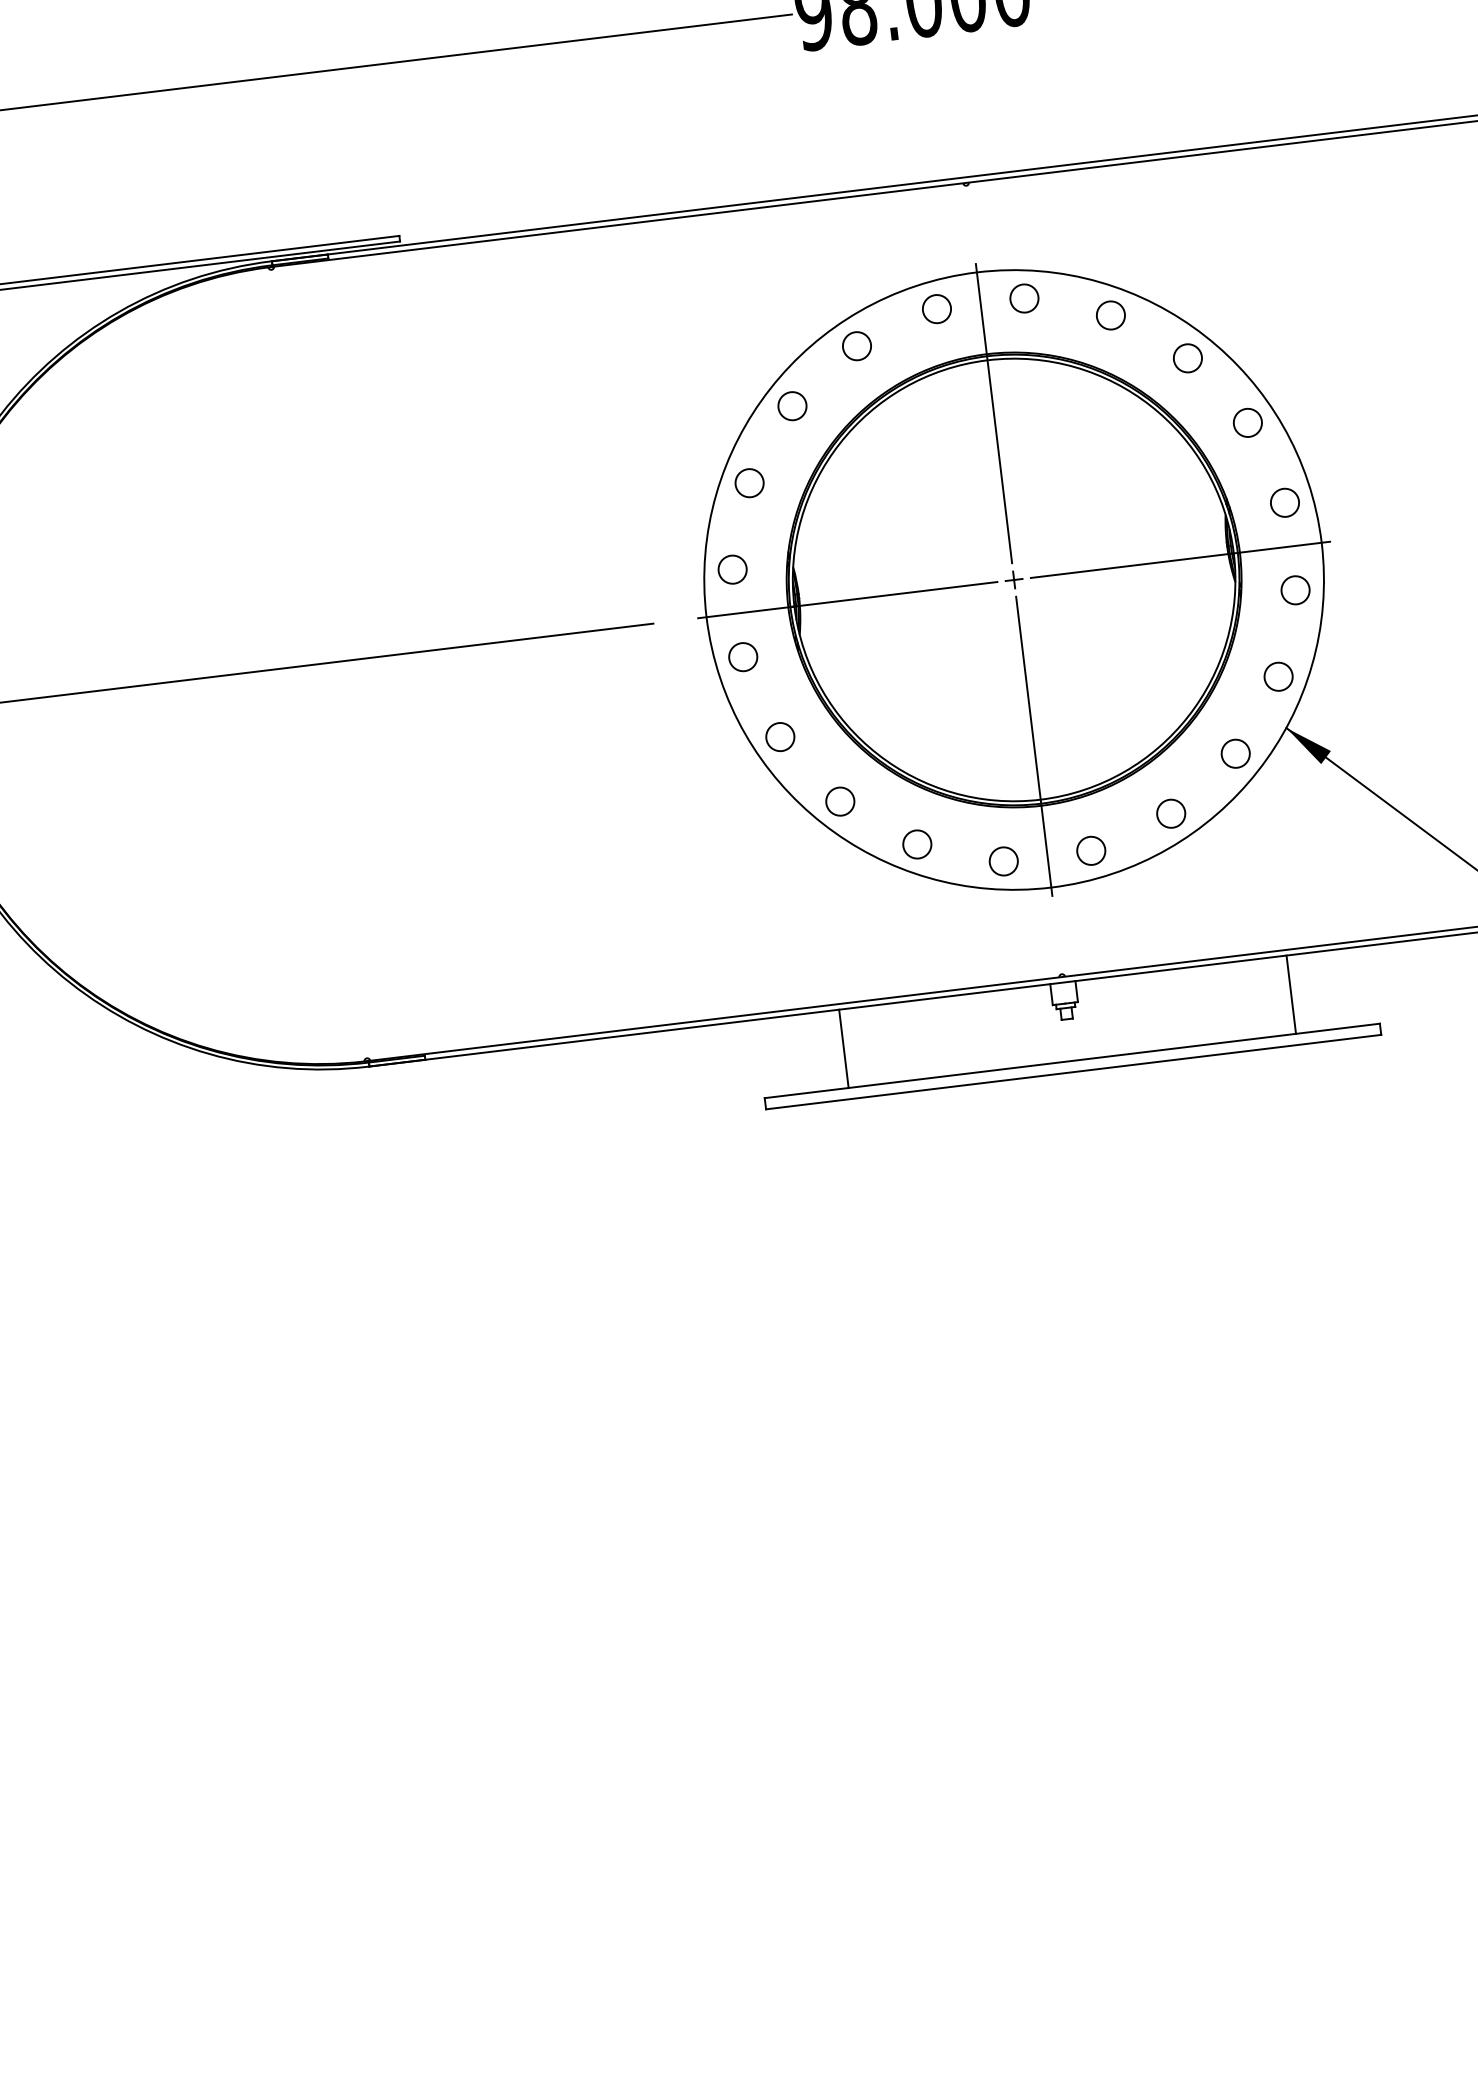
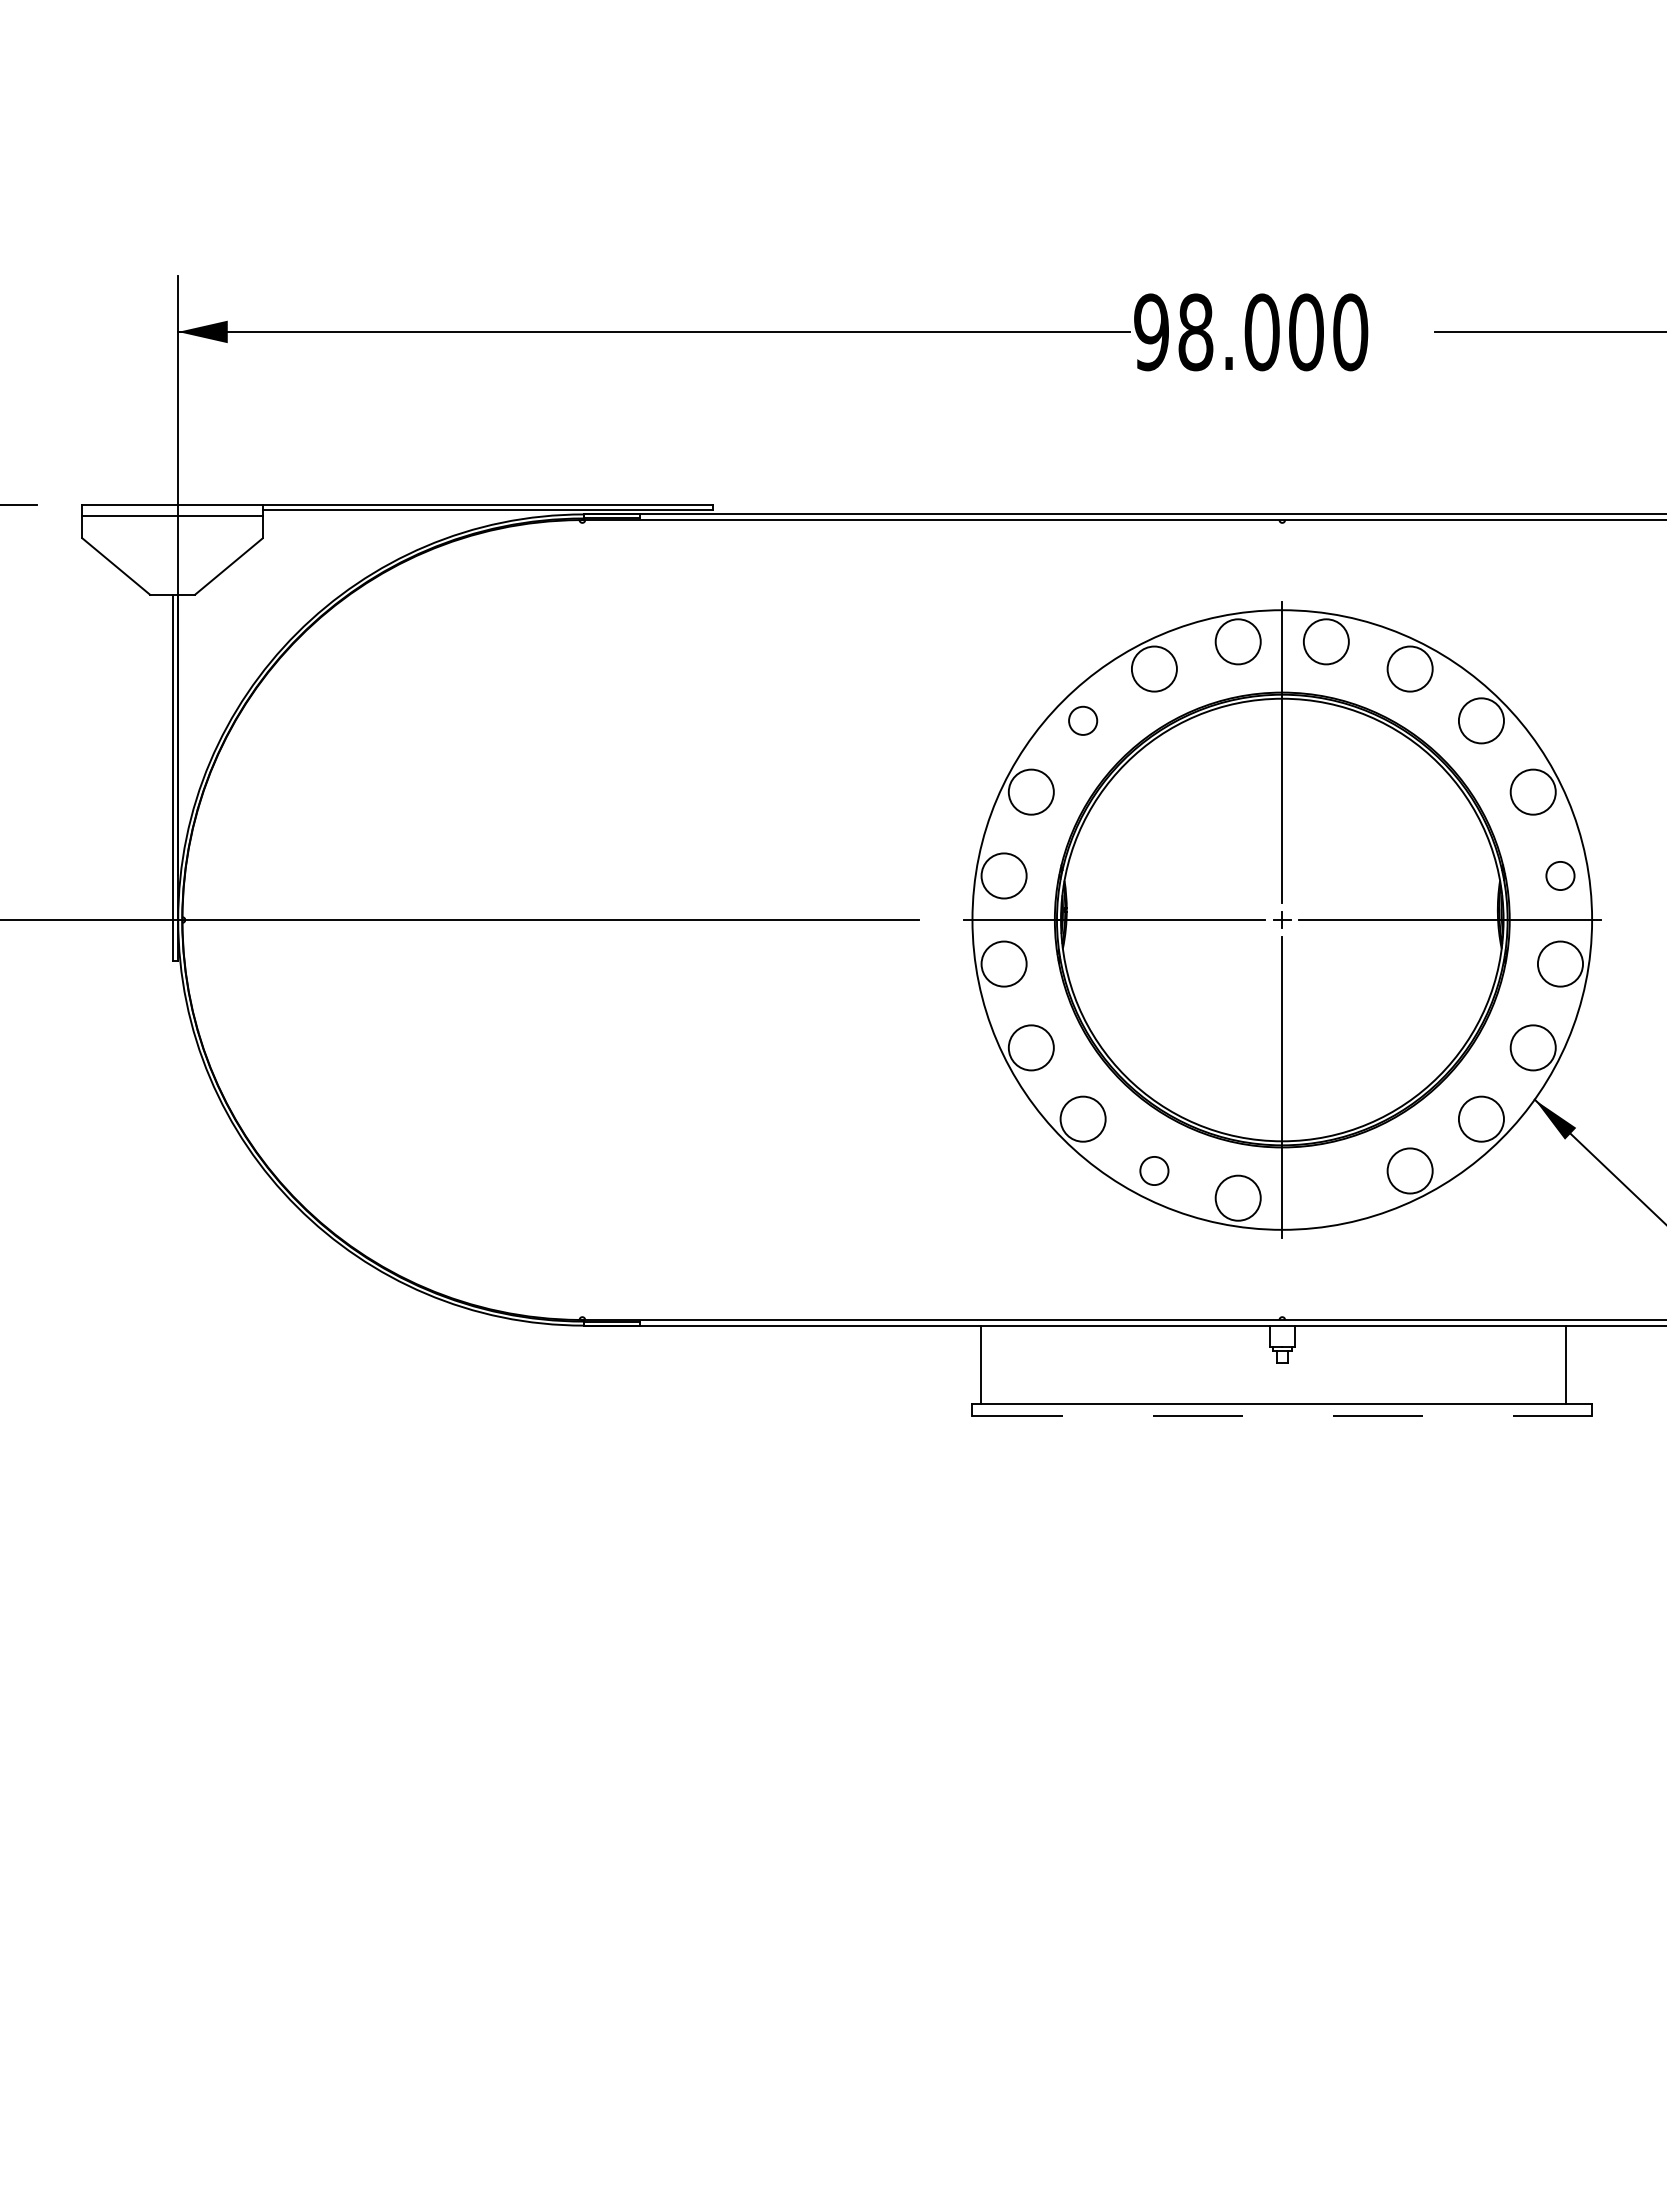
circle: (1024, 298) -> (1326, 641), size x1.6
circle: (937, 308) -> (1238, 641), size x1.6
circle: (1111, 315) -> (1410, 669), size x1.6
circle: (857, 346) -> (1154, 669), size x1.6
circle: (1187, 357) -> (1481, 720), size x1.6
circle: (1248, 423) -> (1533, 792), size x1.6
circle: (749, 483) -> (1031, 792), size x1.6
circle: (732, 569) -> (1004, 875), size x1.6
circle: (1295, 590) -> (1560, 964), size x1.6
circle: (743, 657) -> (1004, 964), size x1.6
circle: (1278, 676) -> (1533, 1047), size x1.6
circle: (780, 736) -> (1031, 1047), size x1.6
circle: (1235, 754) -> (1481, 1119), size x1.6
circle: (840, 801) -> (1083, 1119), size x1.6
circle: (1171, 813) -> (1410, 1170), size x1.6
circle: (1091, 851) -> (1326, 1198), removed
circle: (1004, 861) -> (1238, 1198), size x1.6
line: (1291, 994) -> (1565, 1364), moved
line: (843, 1048) -> (980, 1364), moved
line: (1073, 1071) -> (1282, 1415), solid -> dashed

